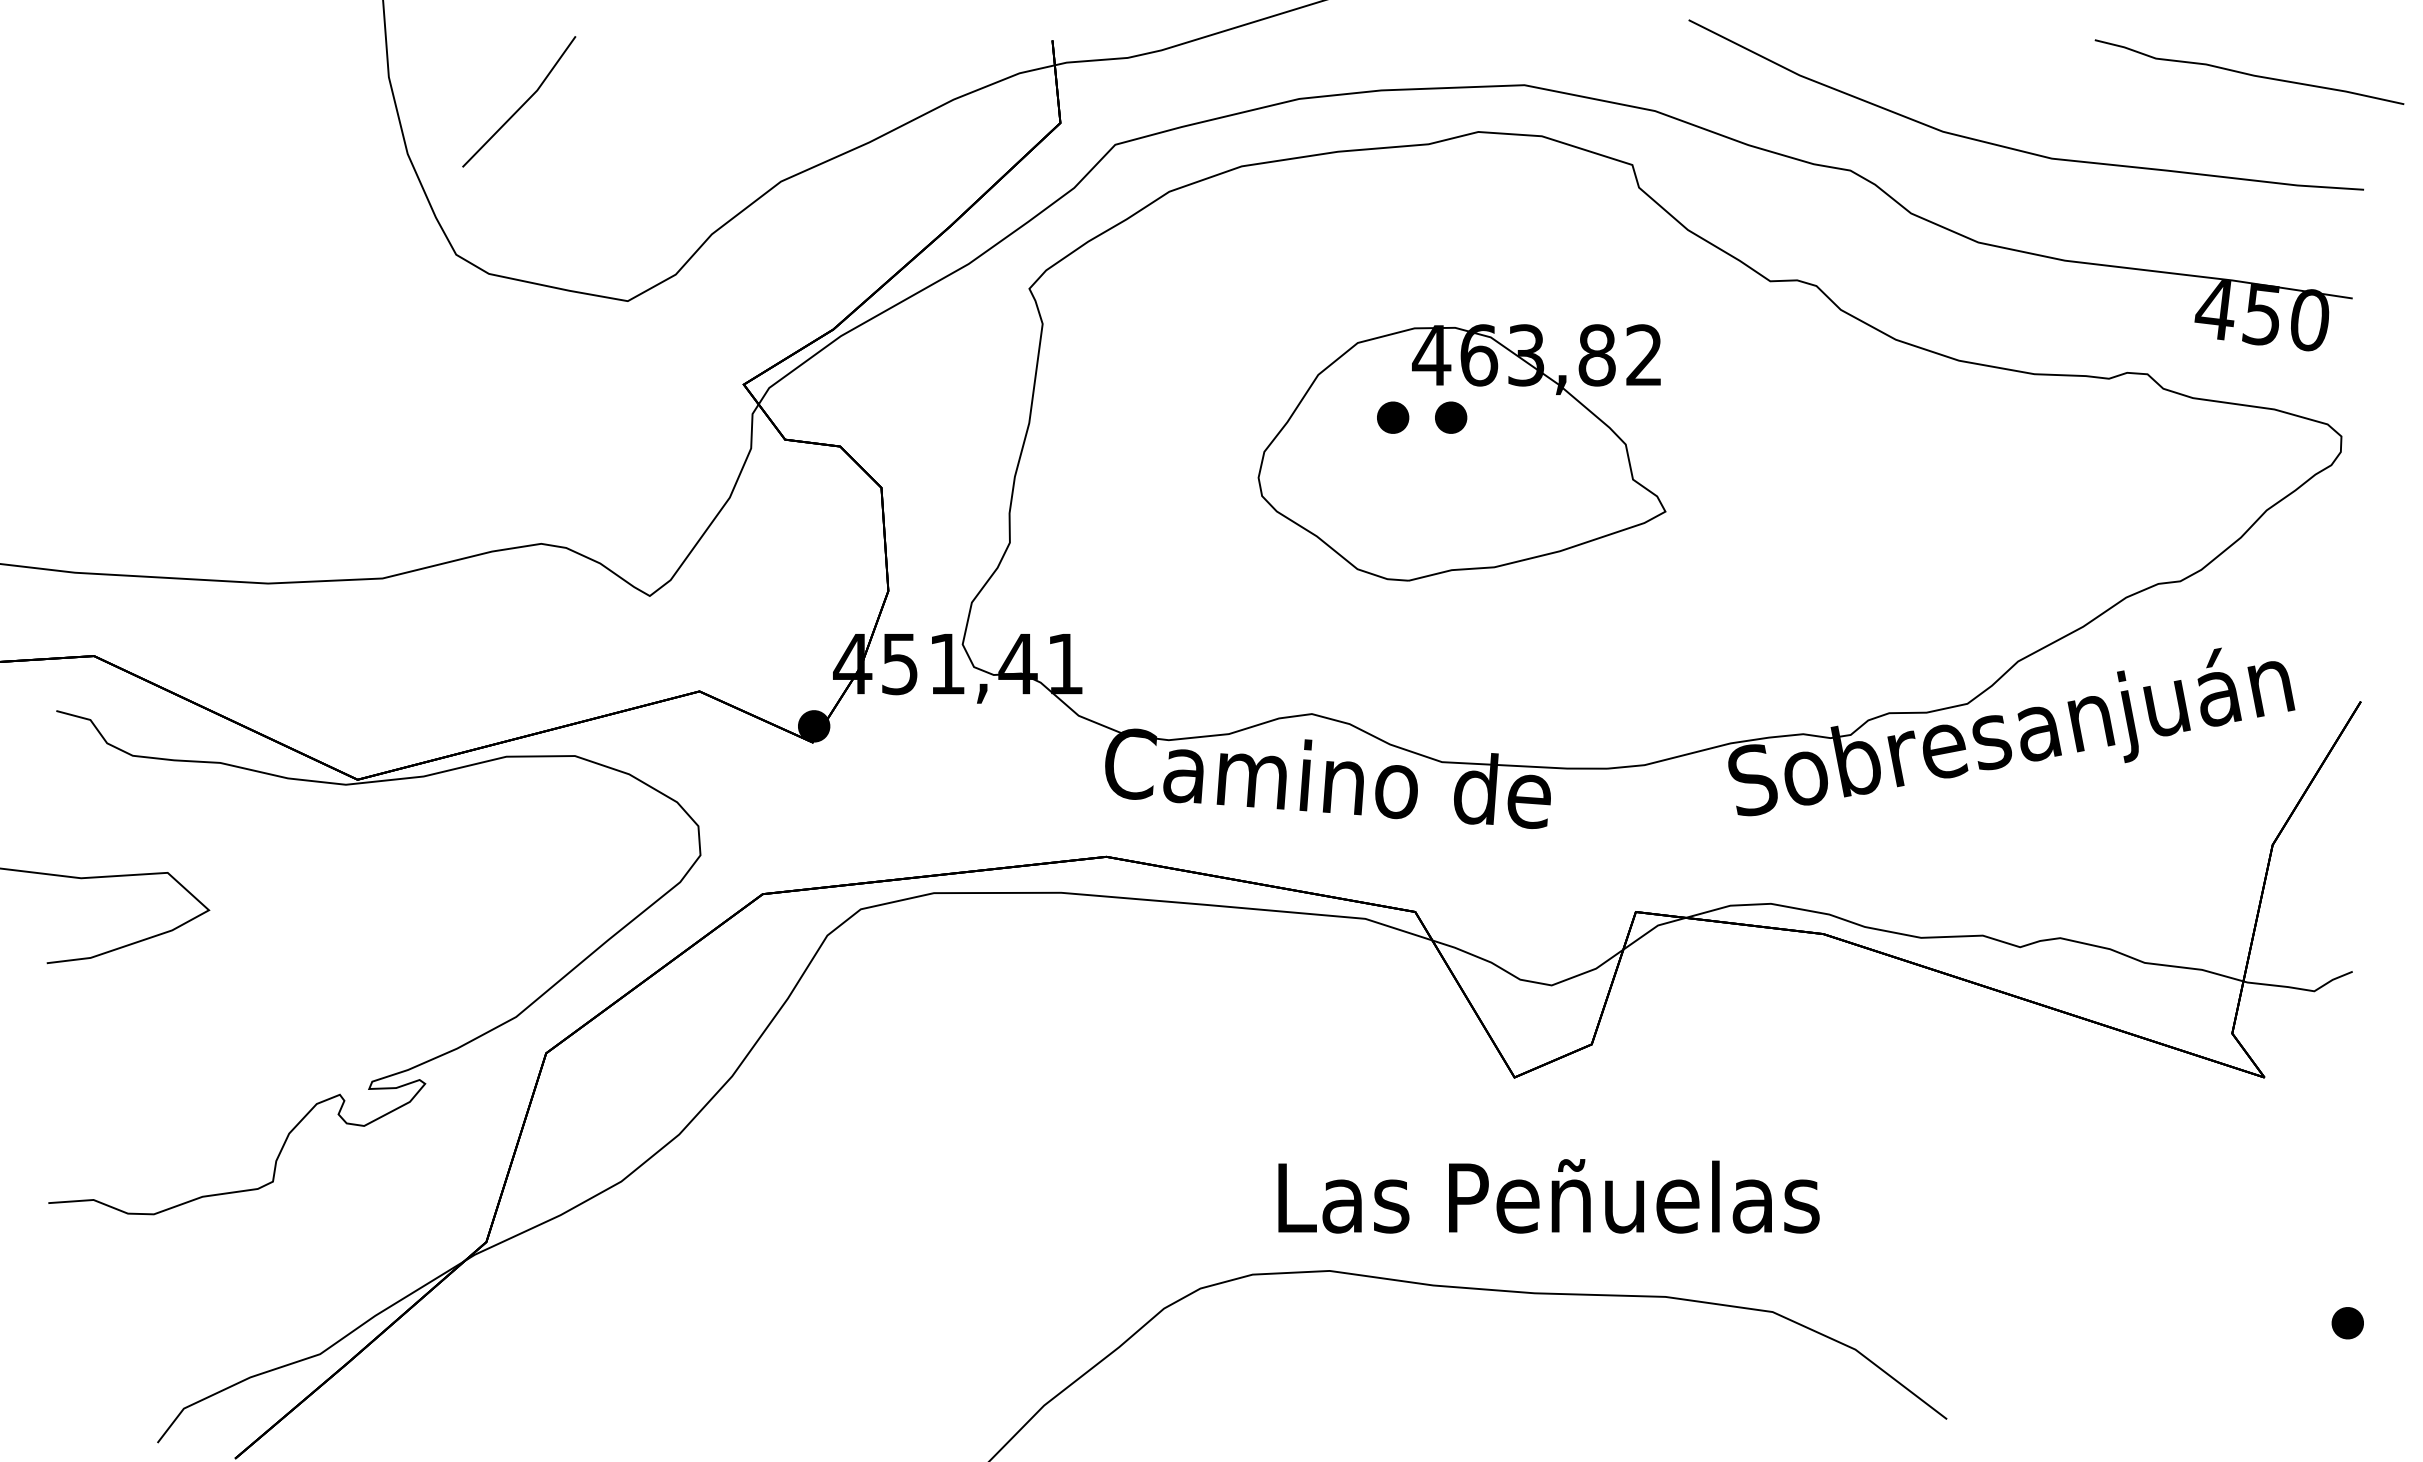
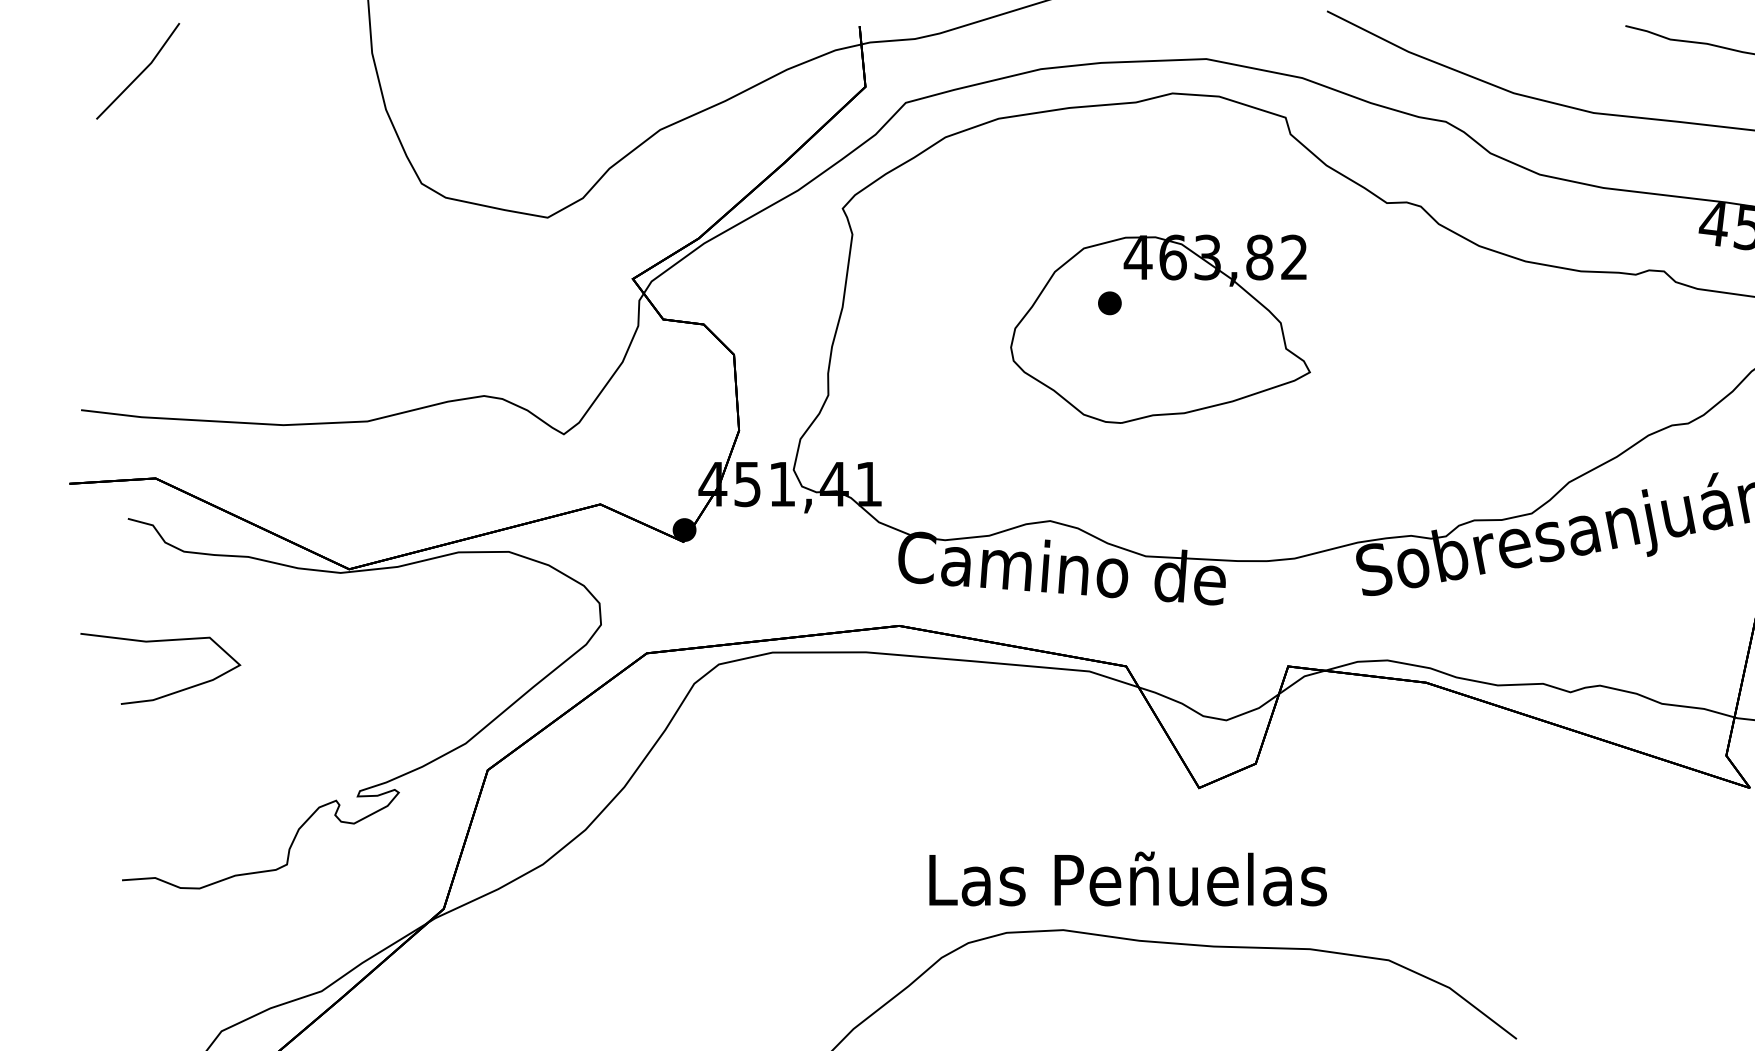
line: (522, 104) -> (140, 73), moved
part: (1451, 417) -> (1152, 303), removed
text: (1548, 1196) -> (1127, 879), moved

